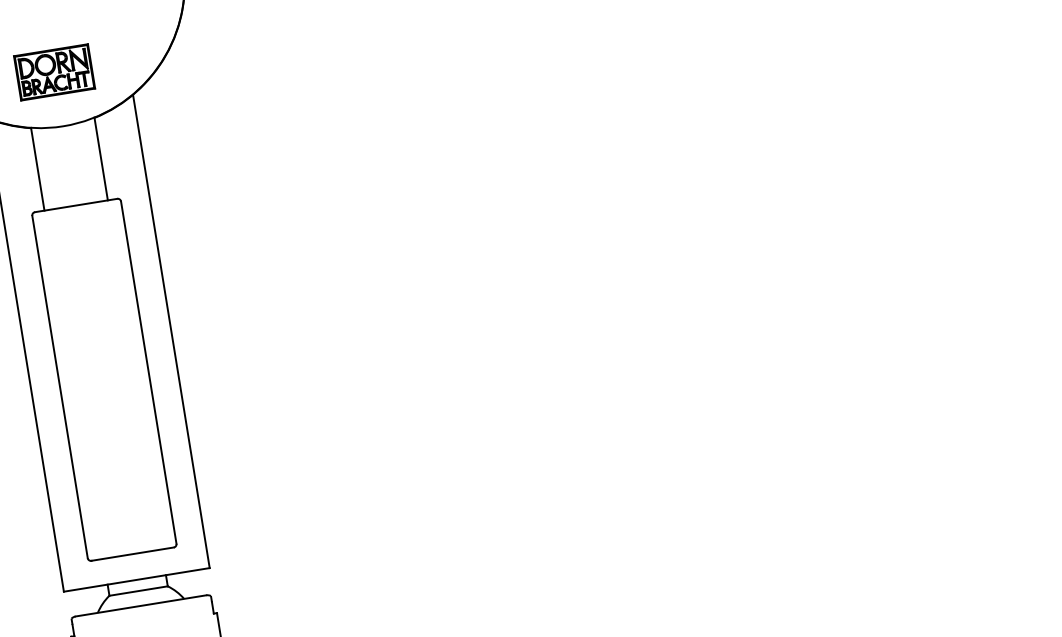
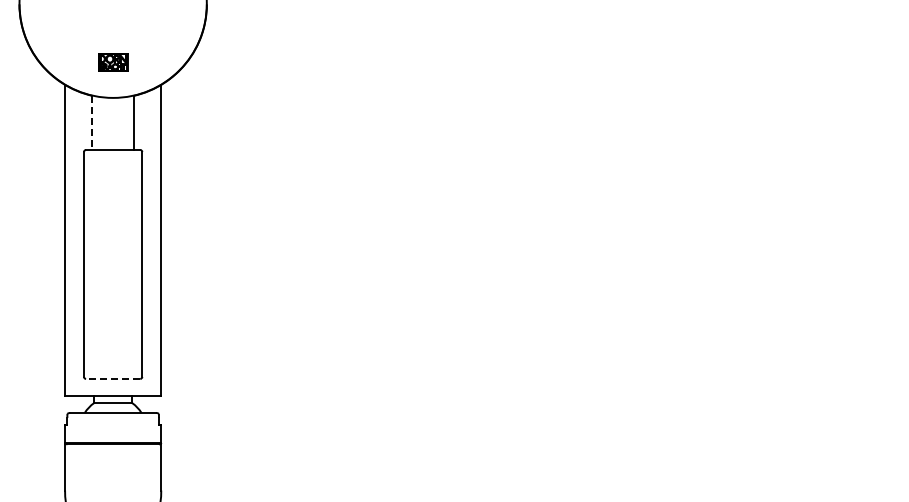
part: (53, 72) -> (112, 62), size x0.6
line: (38, 170) -> (92, 123), solid -> dashed
line: (131, 553) -> (112, 378), solid -> dashed

